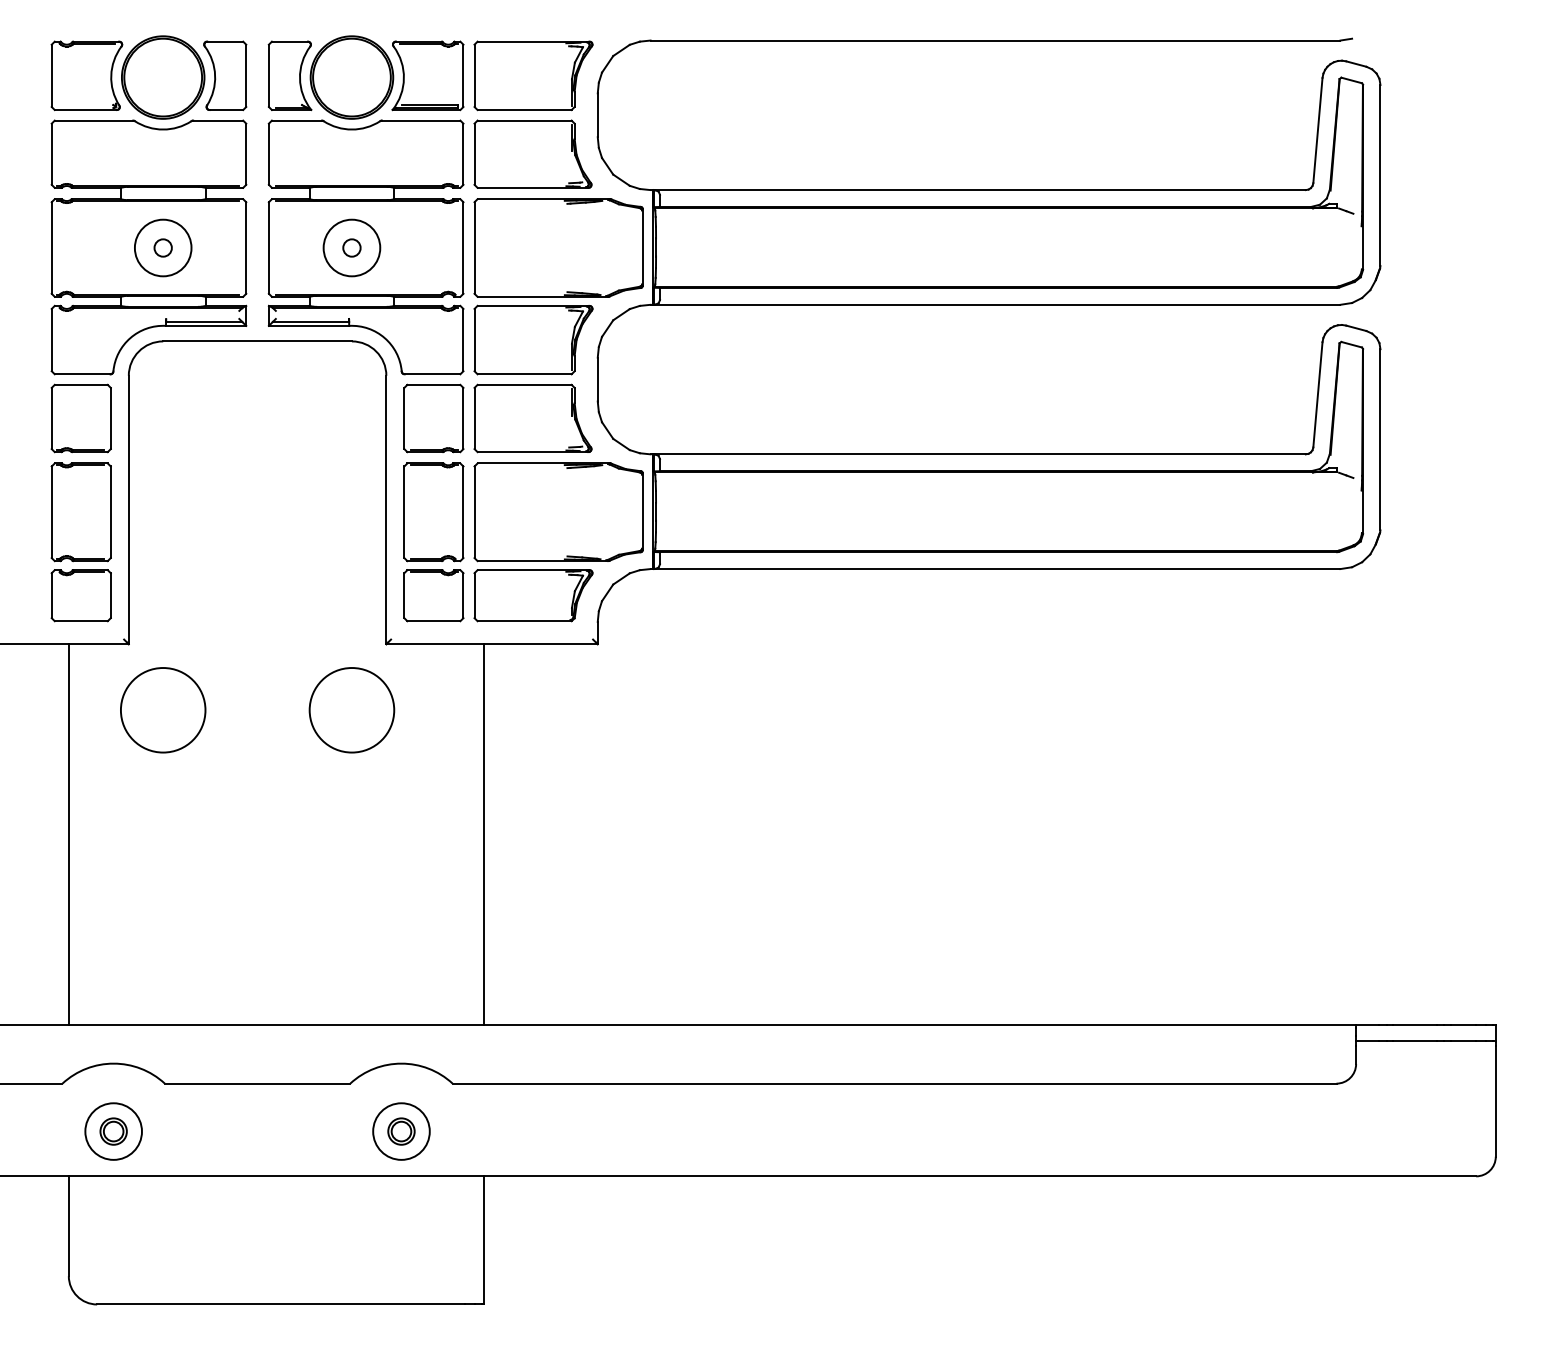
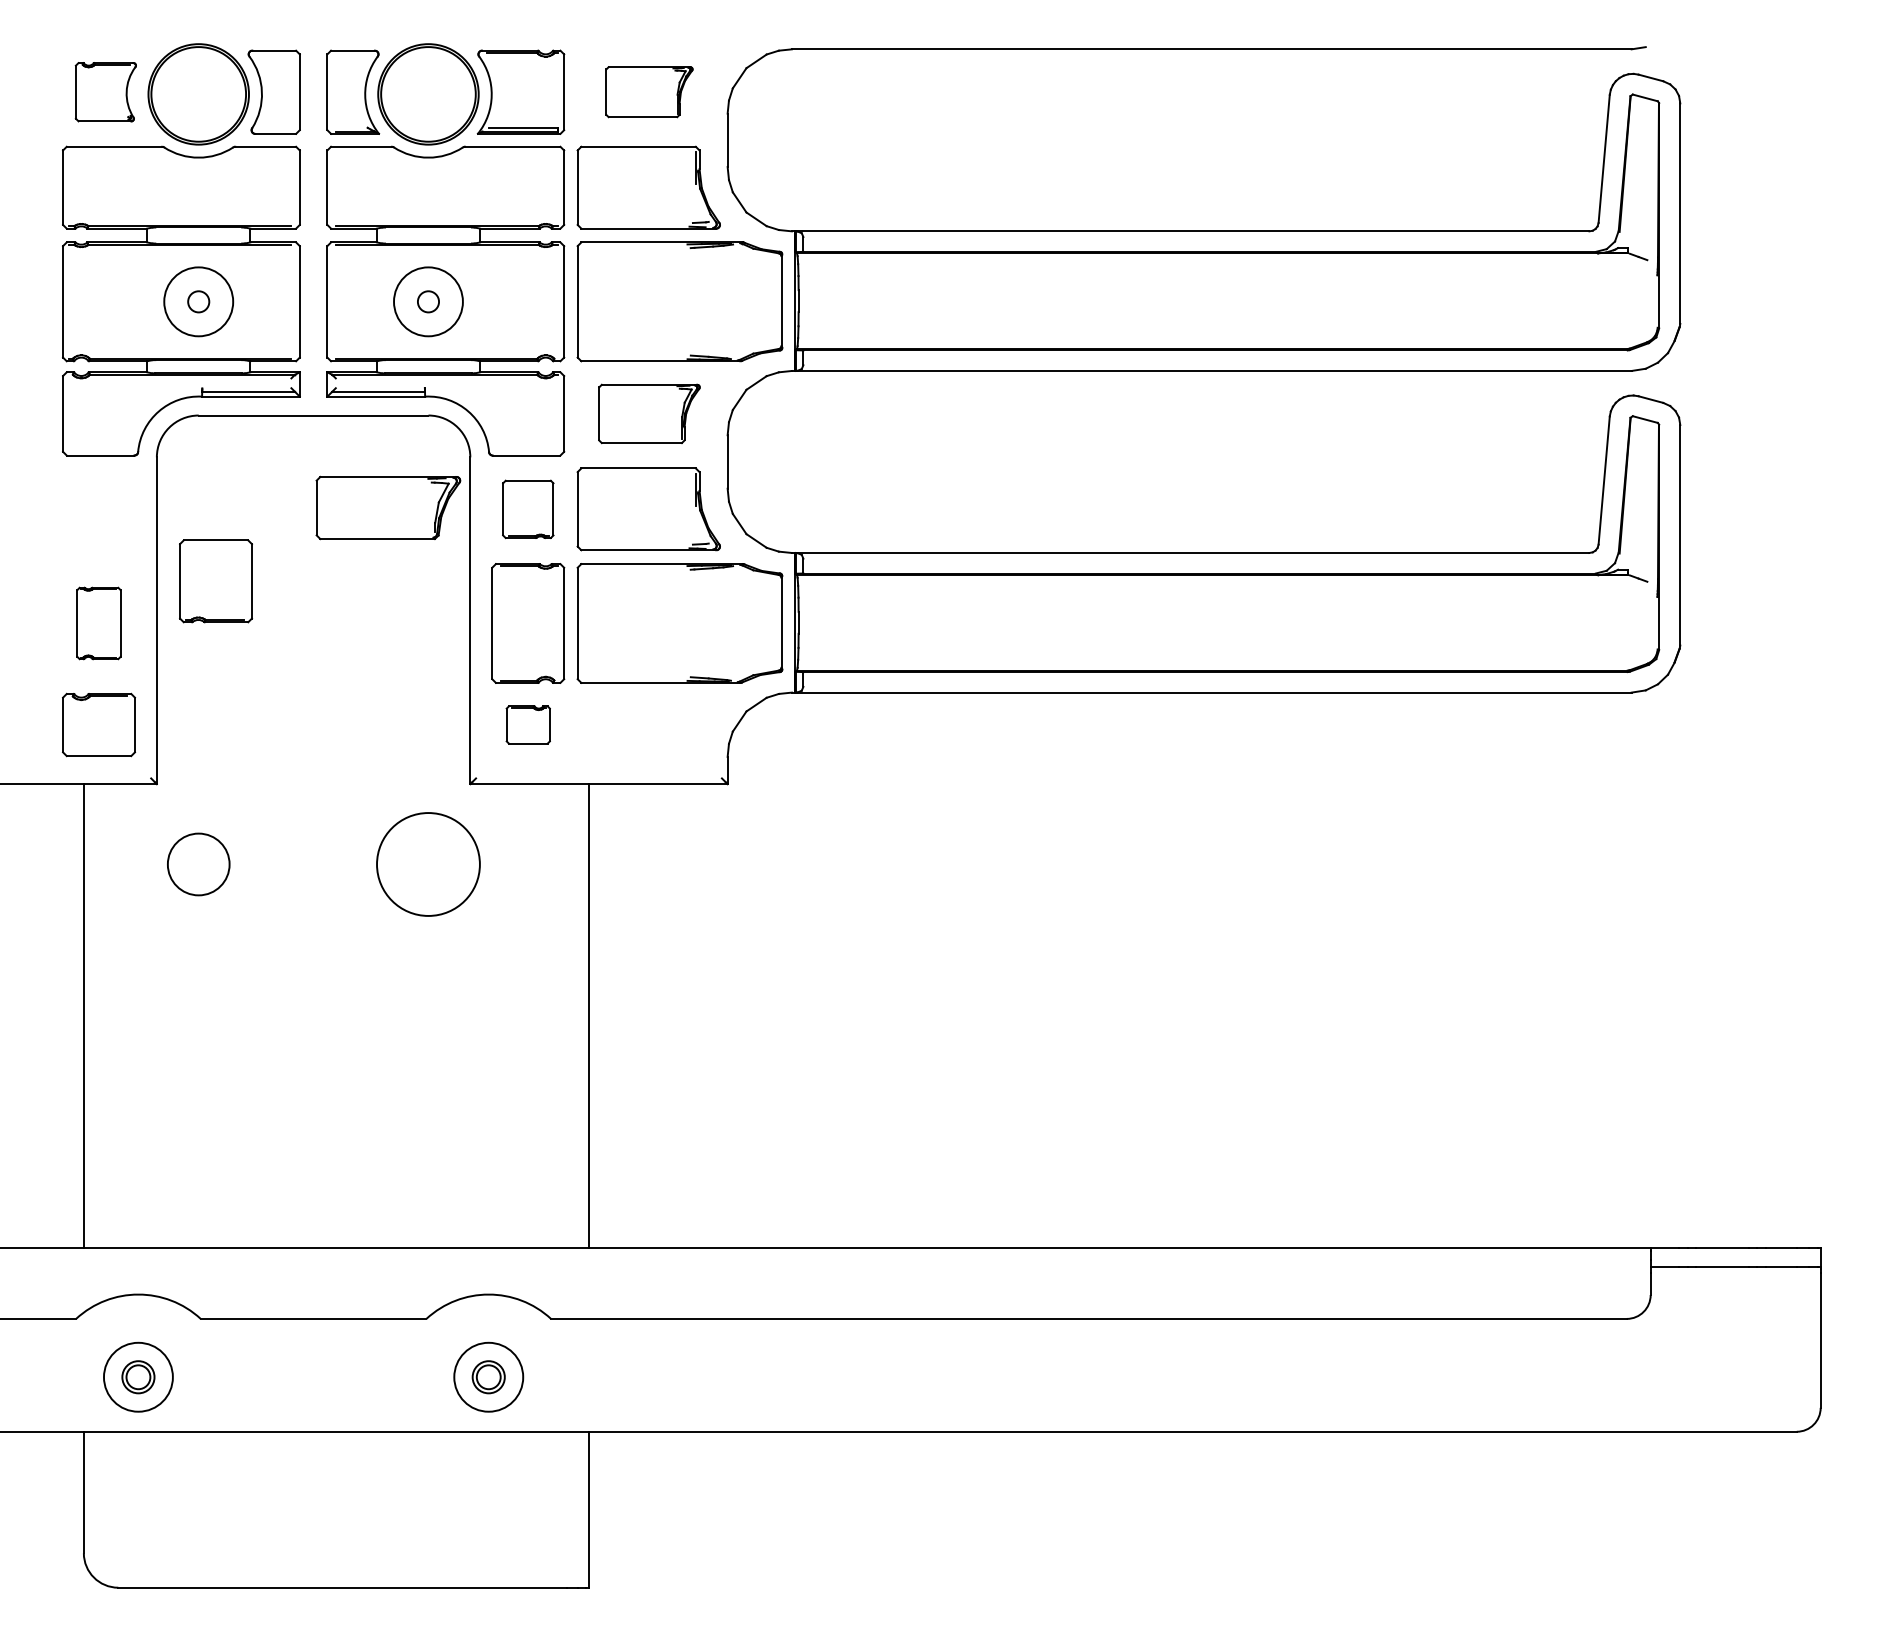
part: (86, 75) -> (105, 91), size x0.7
part: (533, 75) -> (649, 91), size x0.6
part: (533, 339) -> (649, 413), size x0.7
part: (80, 418) -> (215, 581), moved
part: (434, 418) -> (528, 509), size x0.7
part: (80, 512) -> (98, 623), size x0.6
part: (434, 595) -> (528, 724), size x0.6
part: (533, 595) -> (388, 507), moved
circle: (163, 710) -> (198, 864), size x0.6

